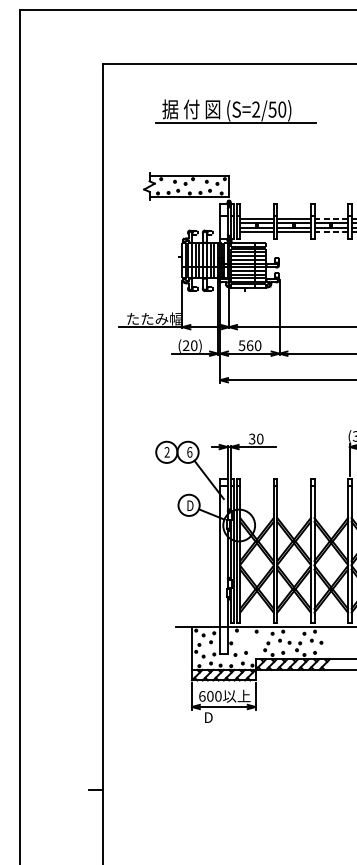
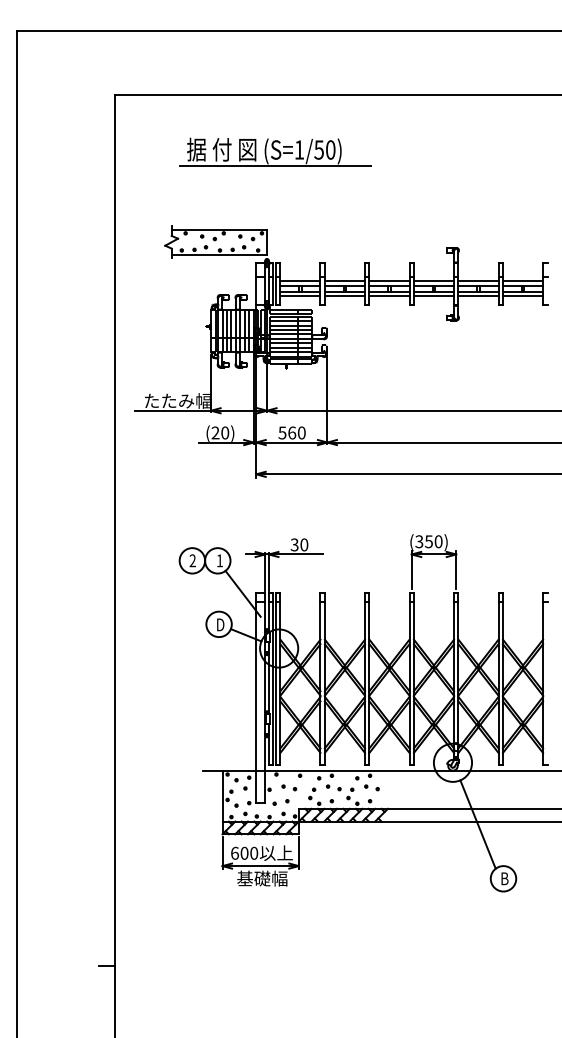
text: (256, 109) -> (299, 149), (S=2/50) -> (S=1/50)
line: (330, 219) -> (388, 281), dashed -> solid
line: (330, 231) -> (388, 296), dashed -> solid
text: (190, 452) -> (220, 560), 6 -> 1
part: (247, 641) -> (289, 787), added
text: (225, 717) -> (262, 878), D -> 基礎幅

